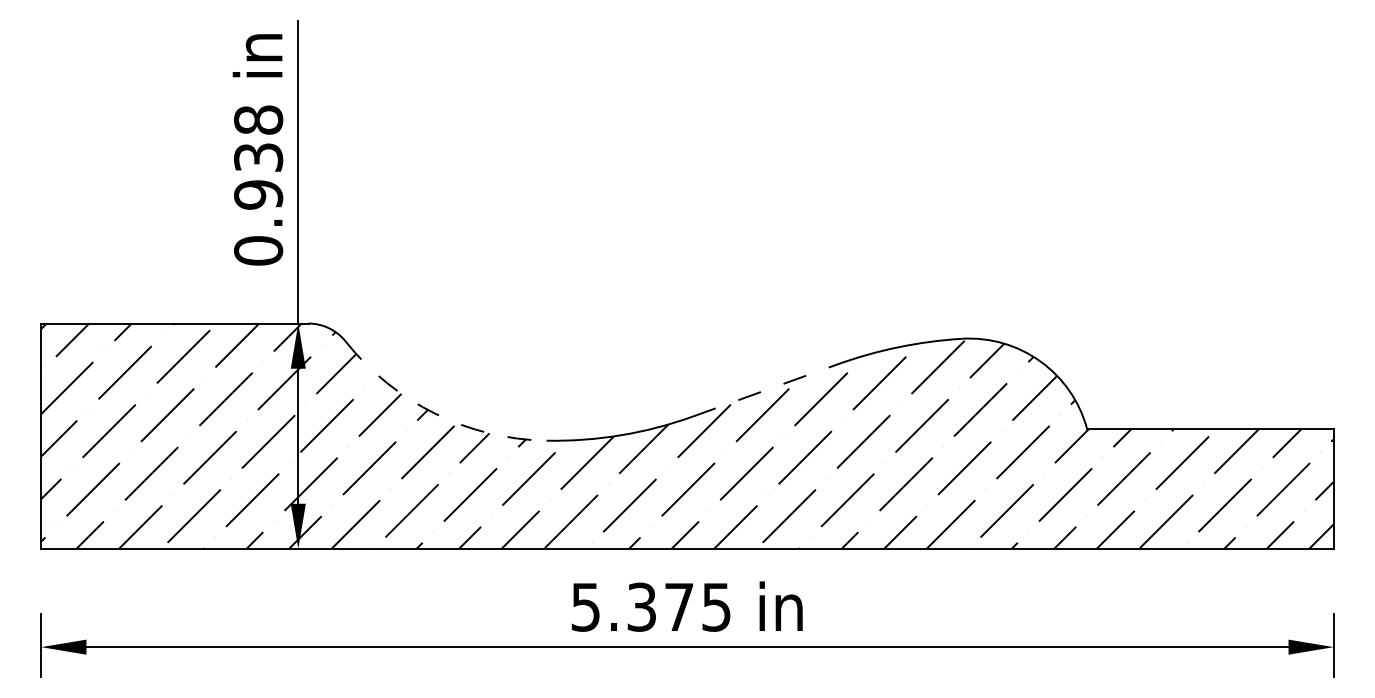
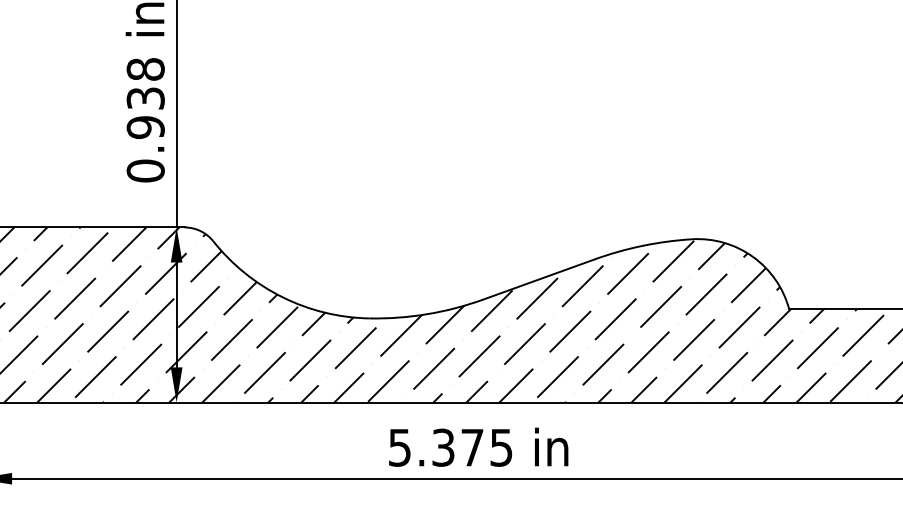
line: (765, 390) -> (539, 279), dashed -> solid
arc: (434, 413) -> (282, 297), dashed -> solid

